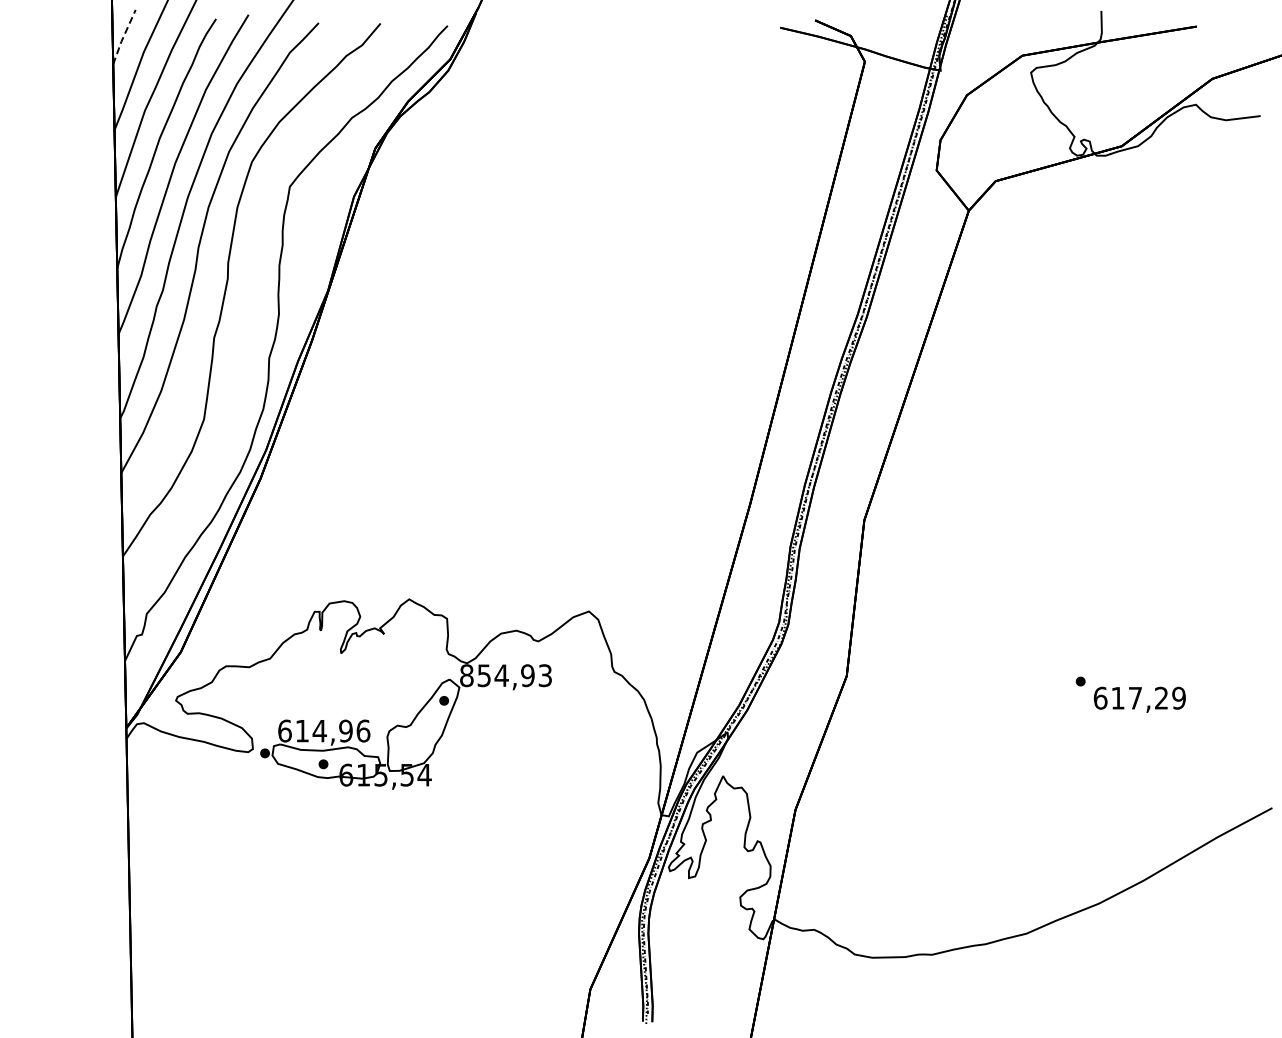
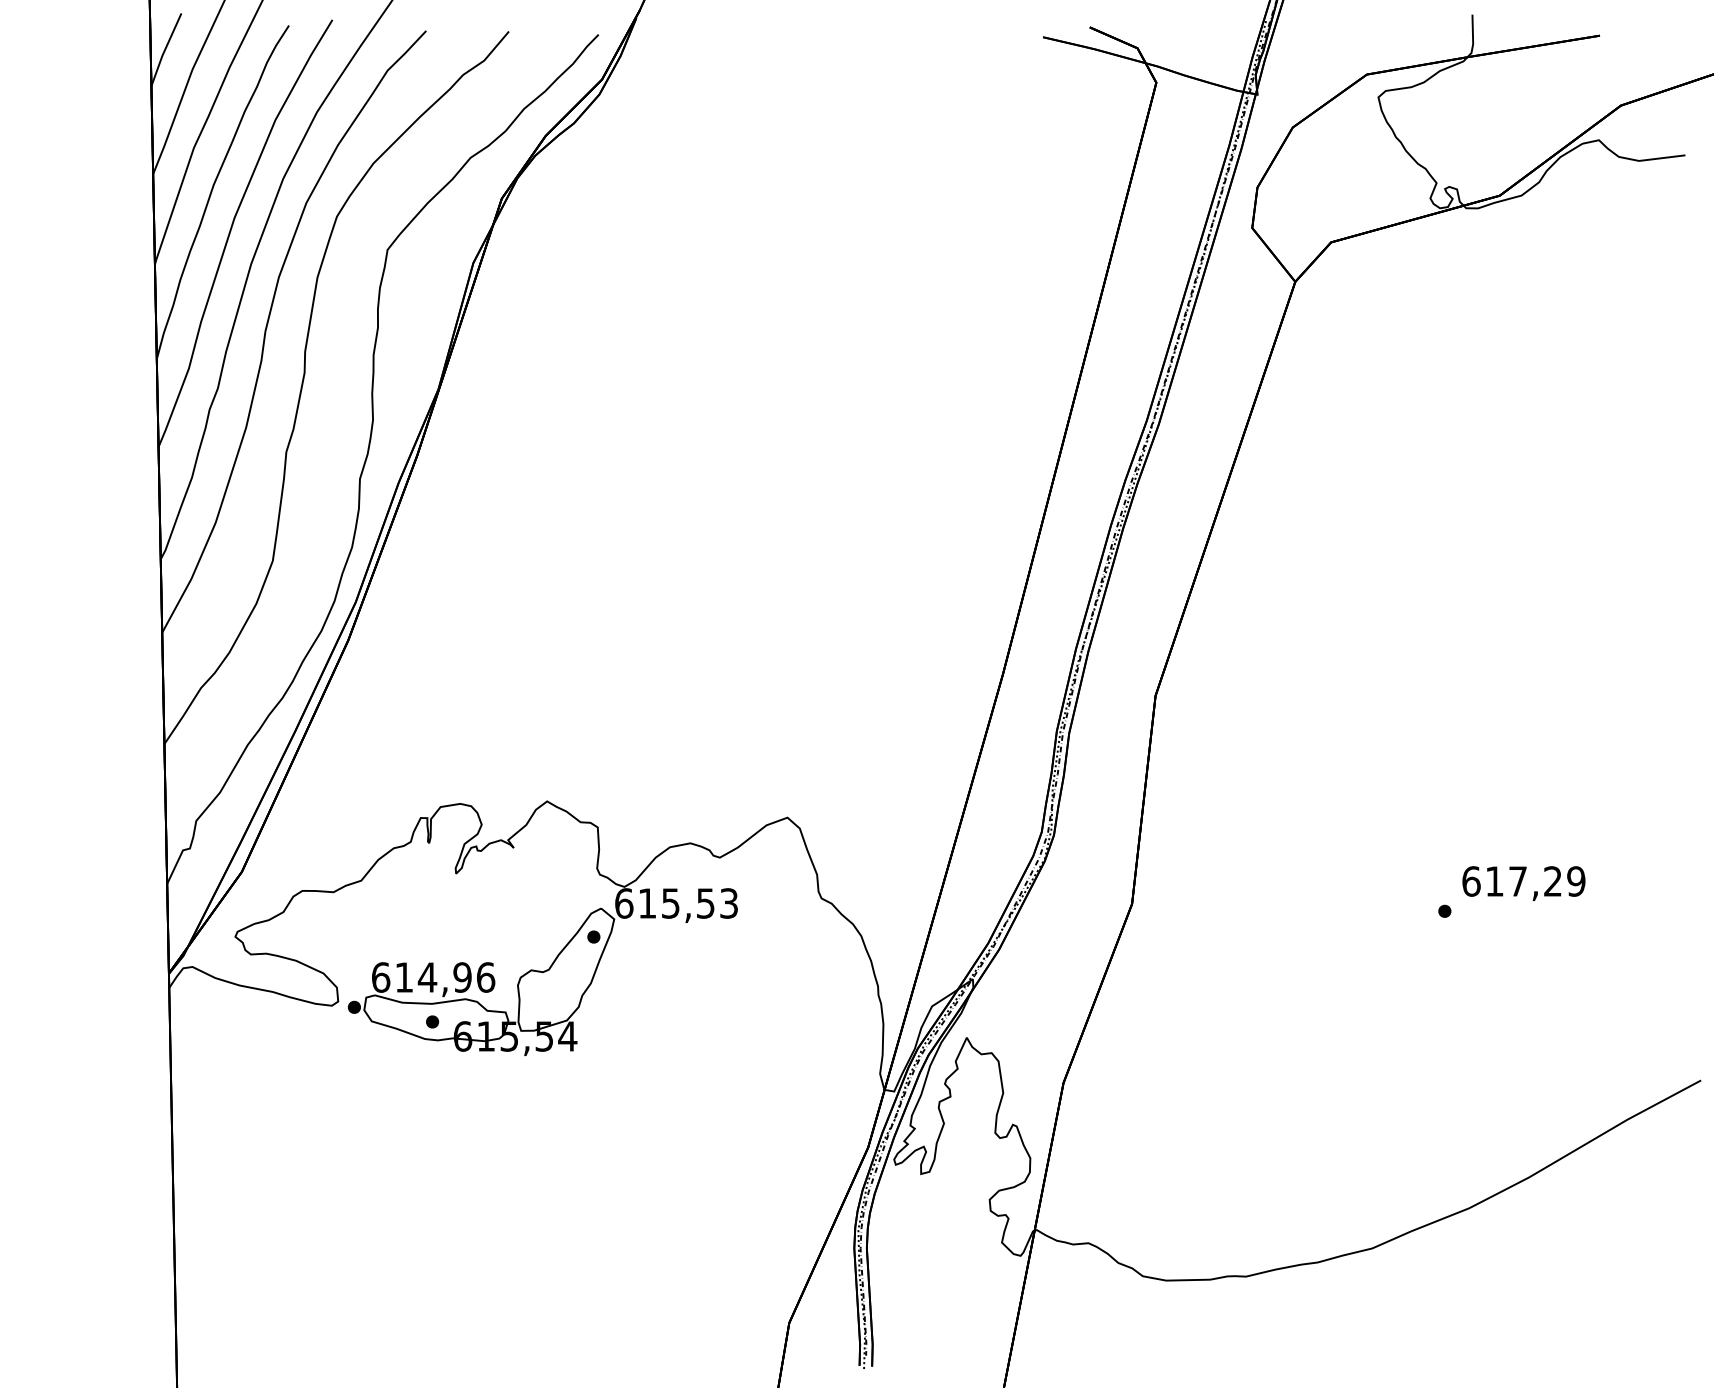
line: (123, 37) -> (165, 50), dashed -> solid
text: (497, 675) -> (665, 903), 854,93 -> 615,53
text: (1139, 699) -> (1523, 883), moved

